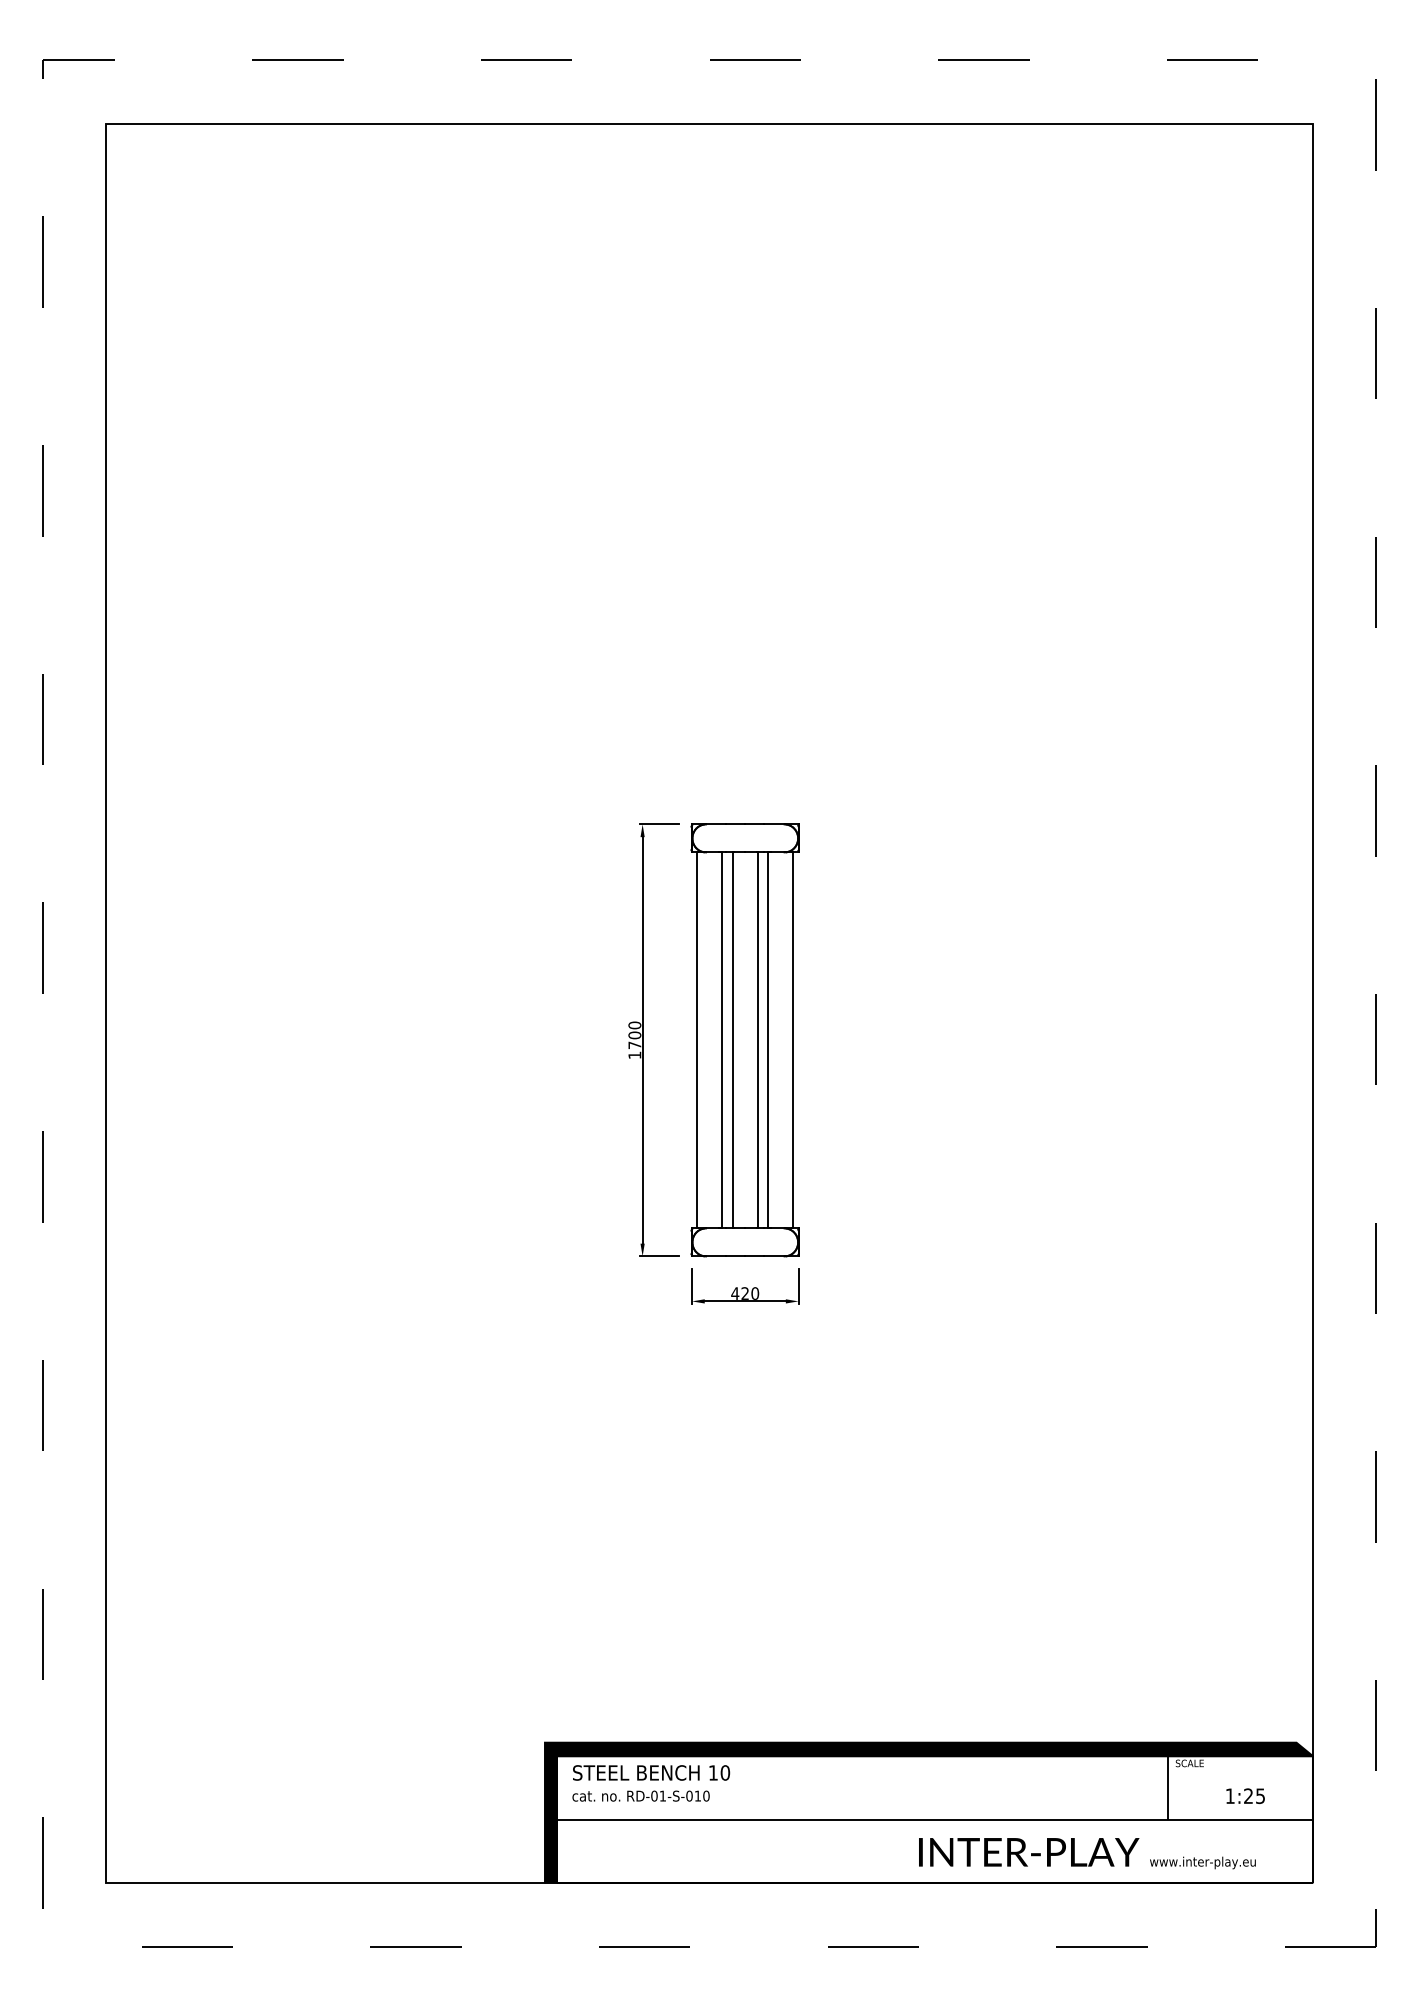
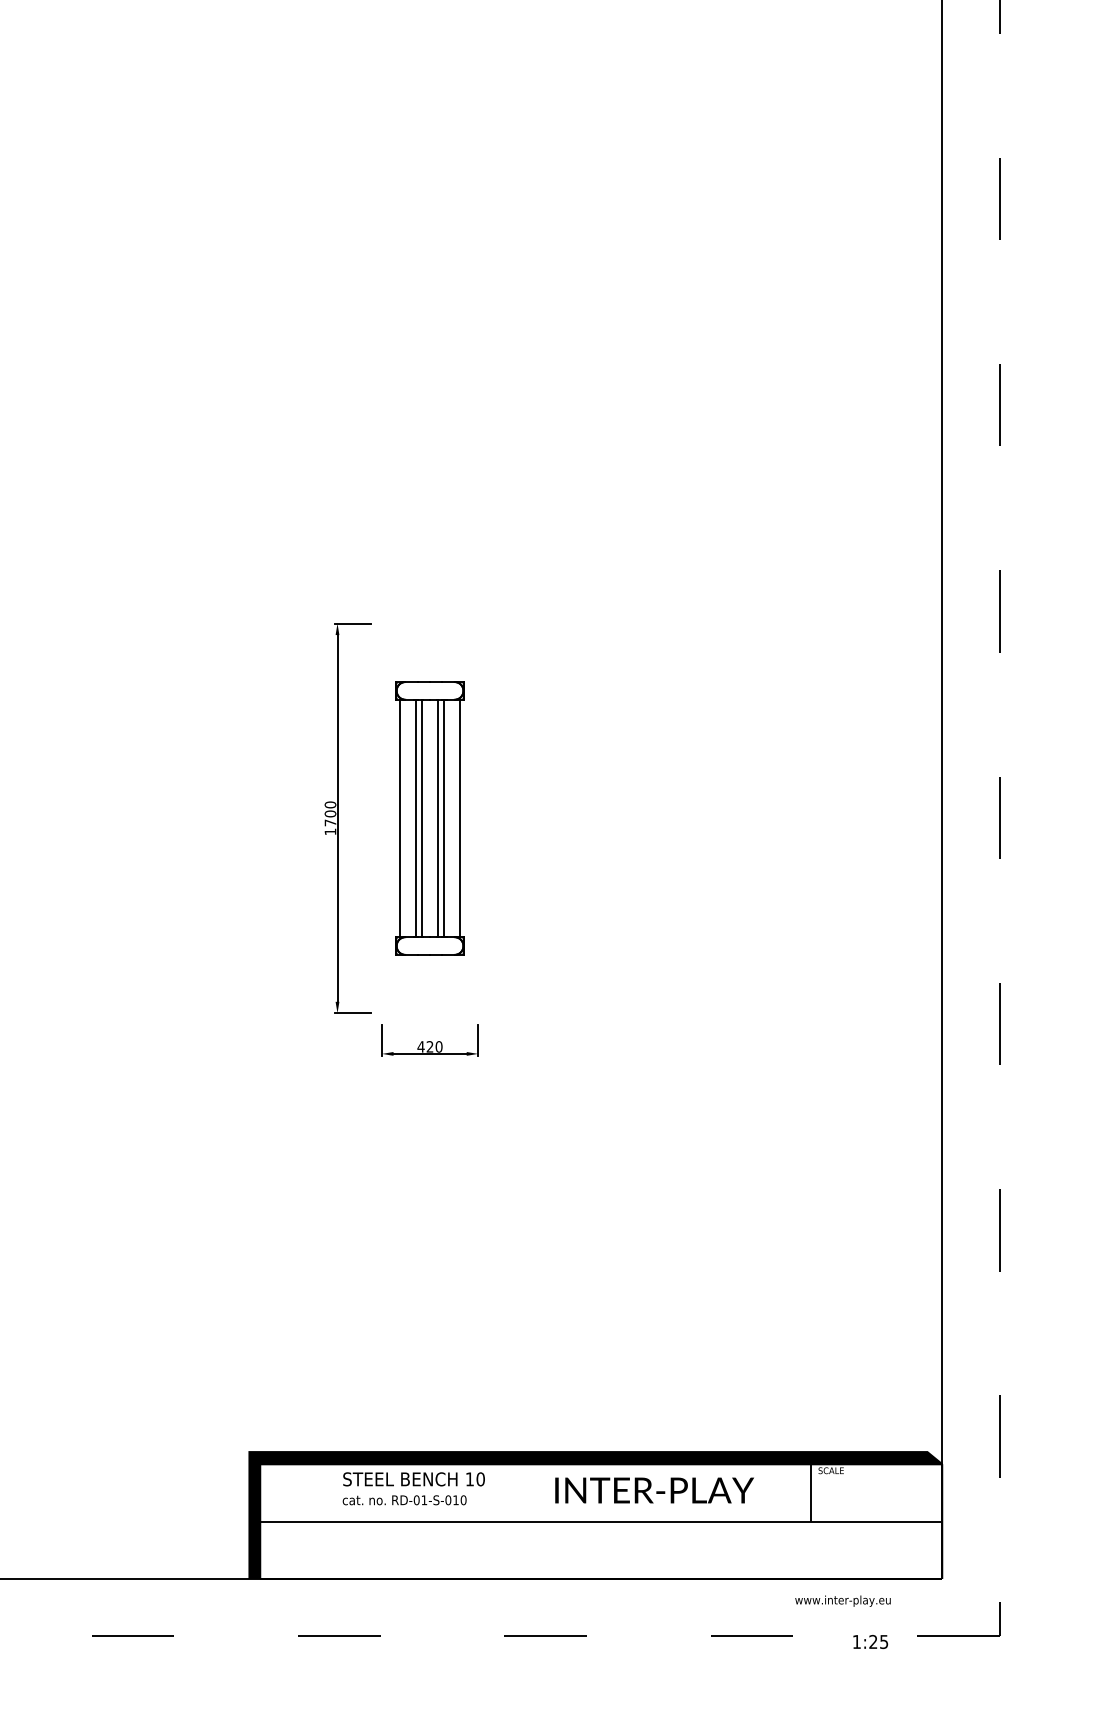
part: (744, 1040) -> (429, 818), size x0.7
text: (651, 1783) -> (414, 1488), moved
text: (1245, 1795) -> (870, 1641), moved
text: (1029, 1852) -> (654, 1490), moved
text: (1202, 1862) -> (842, 1600), moved

